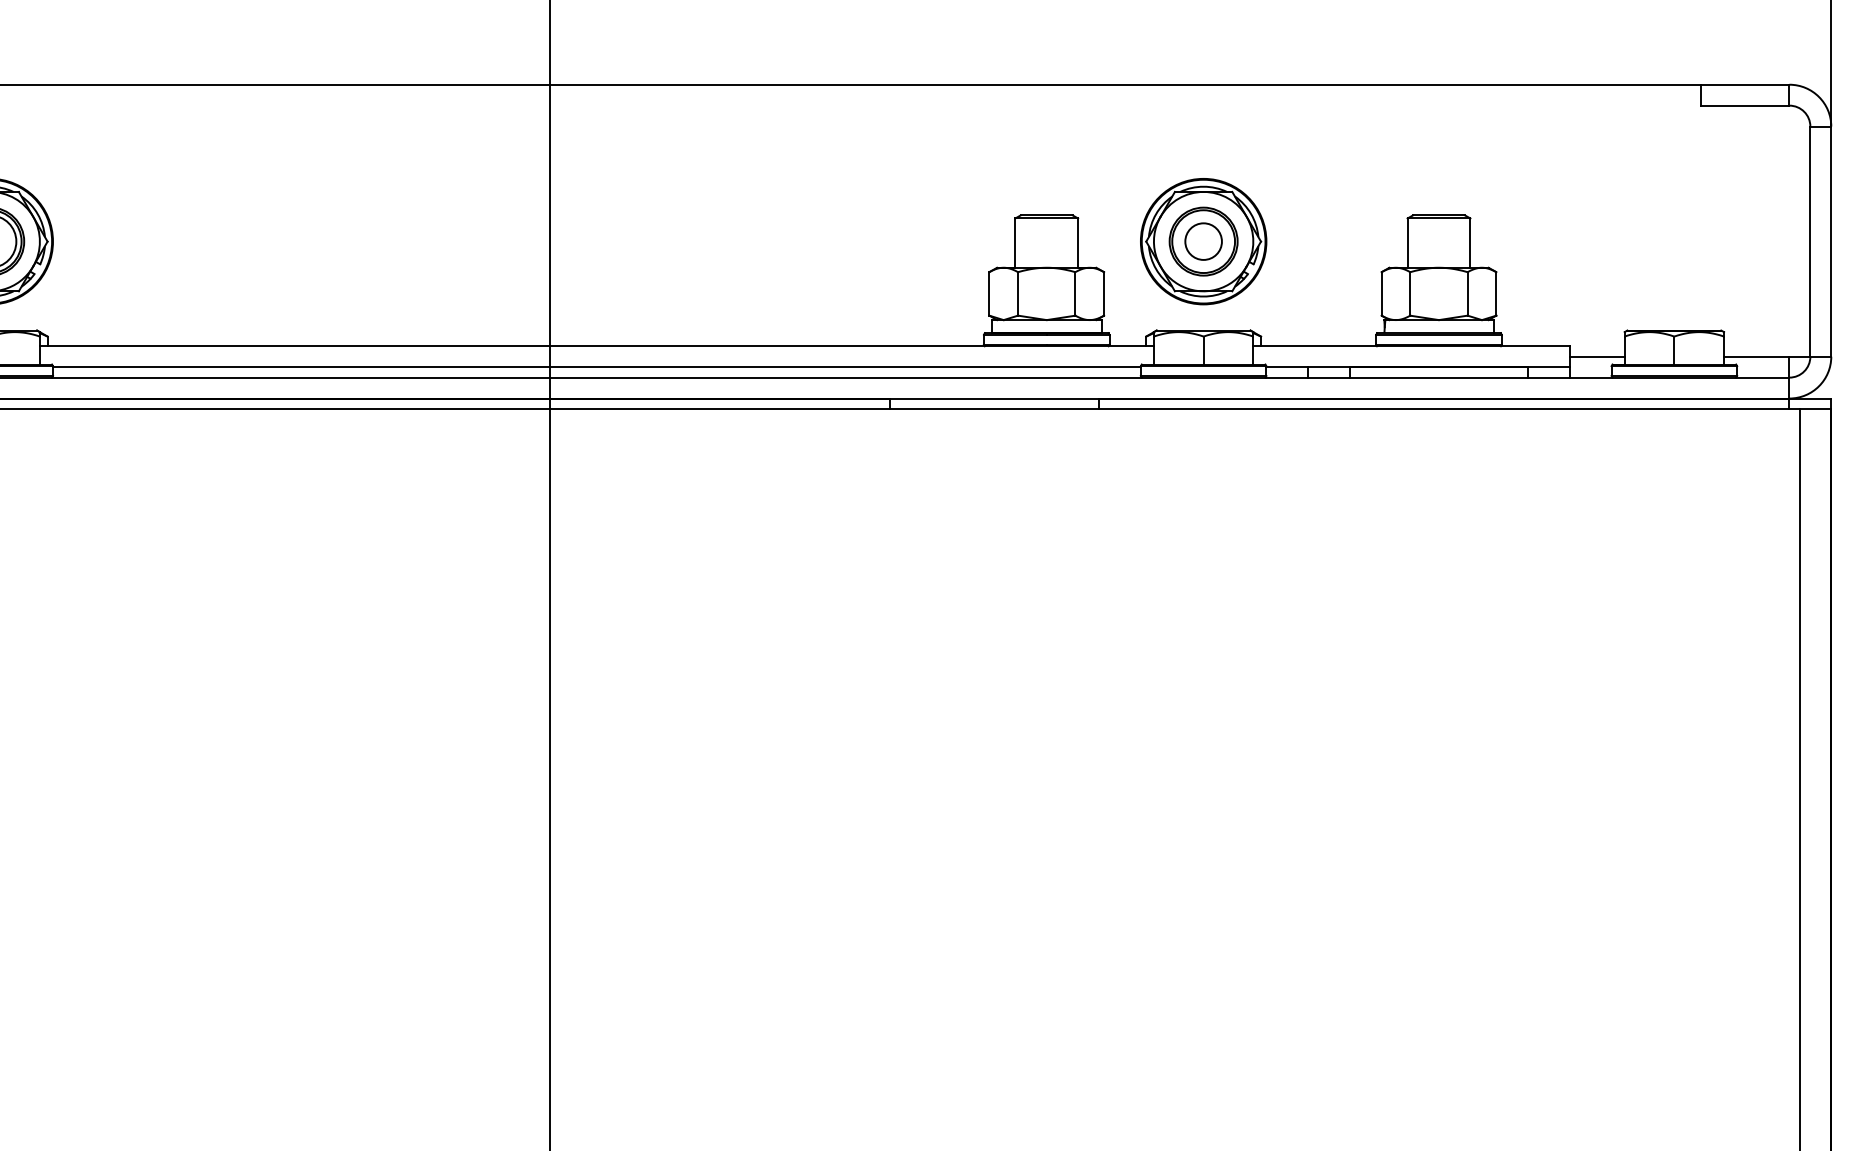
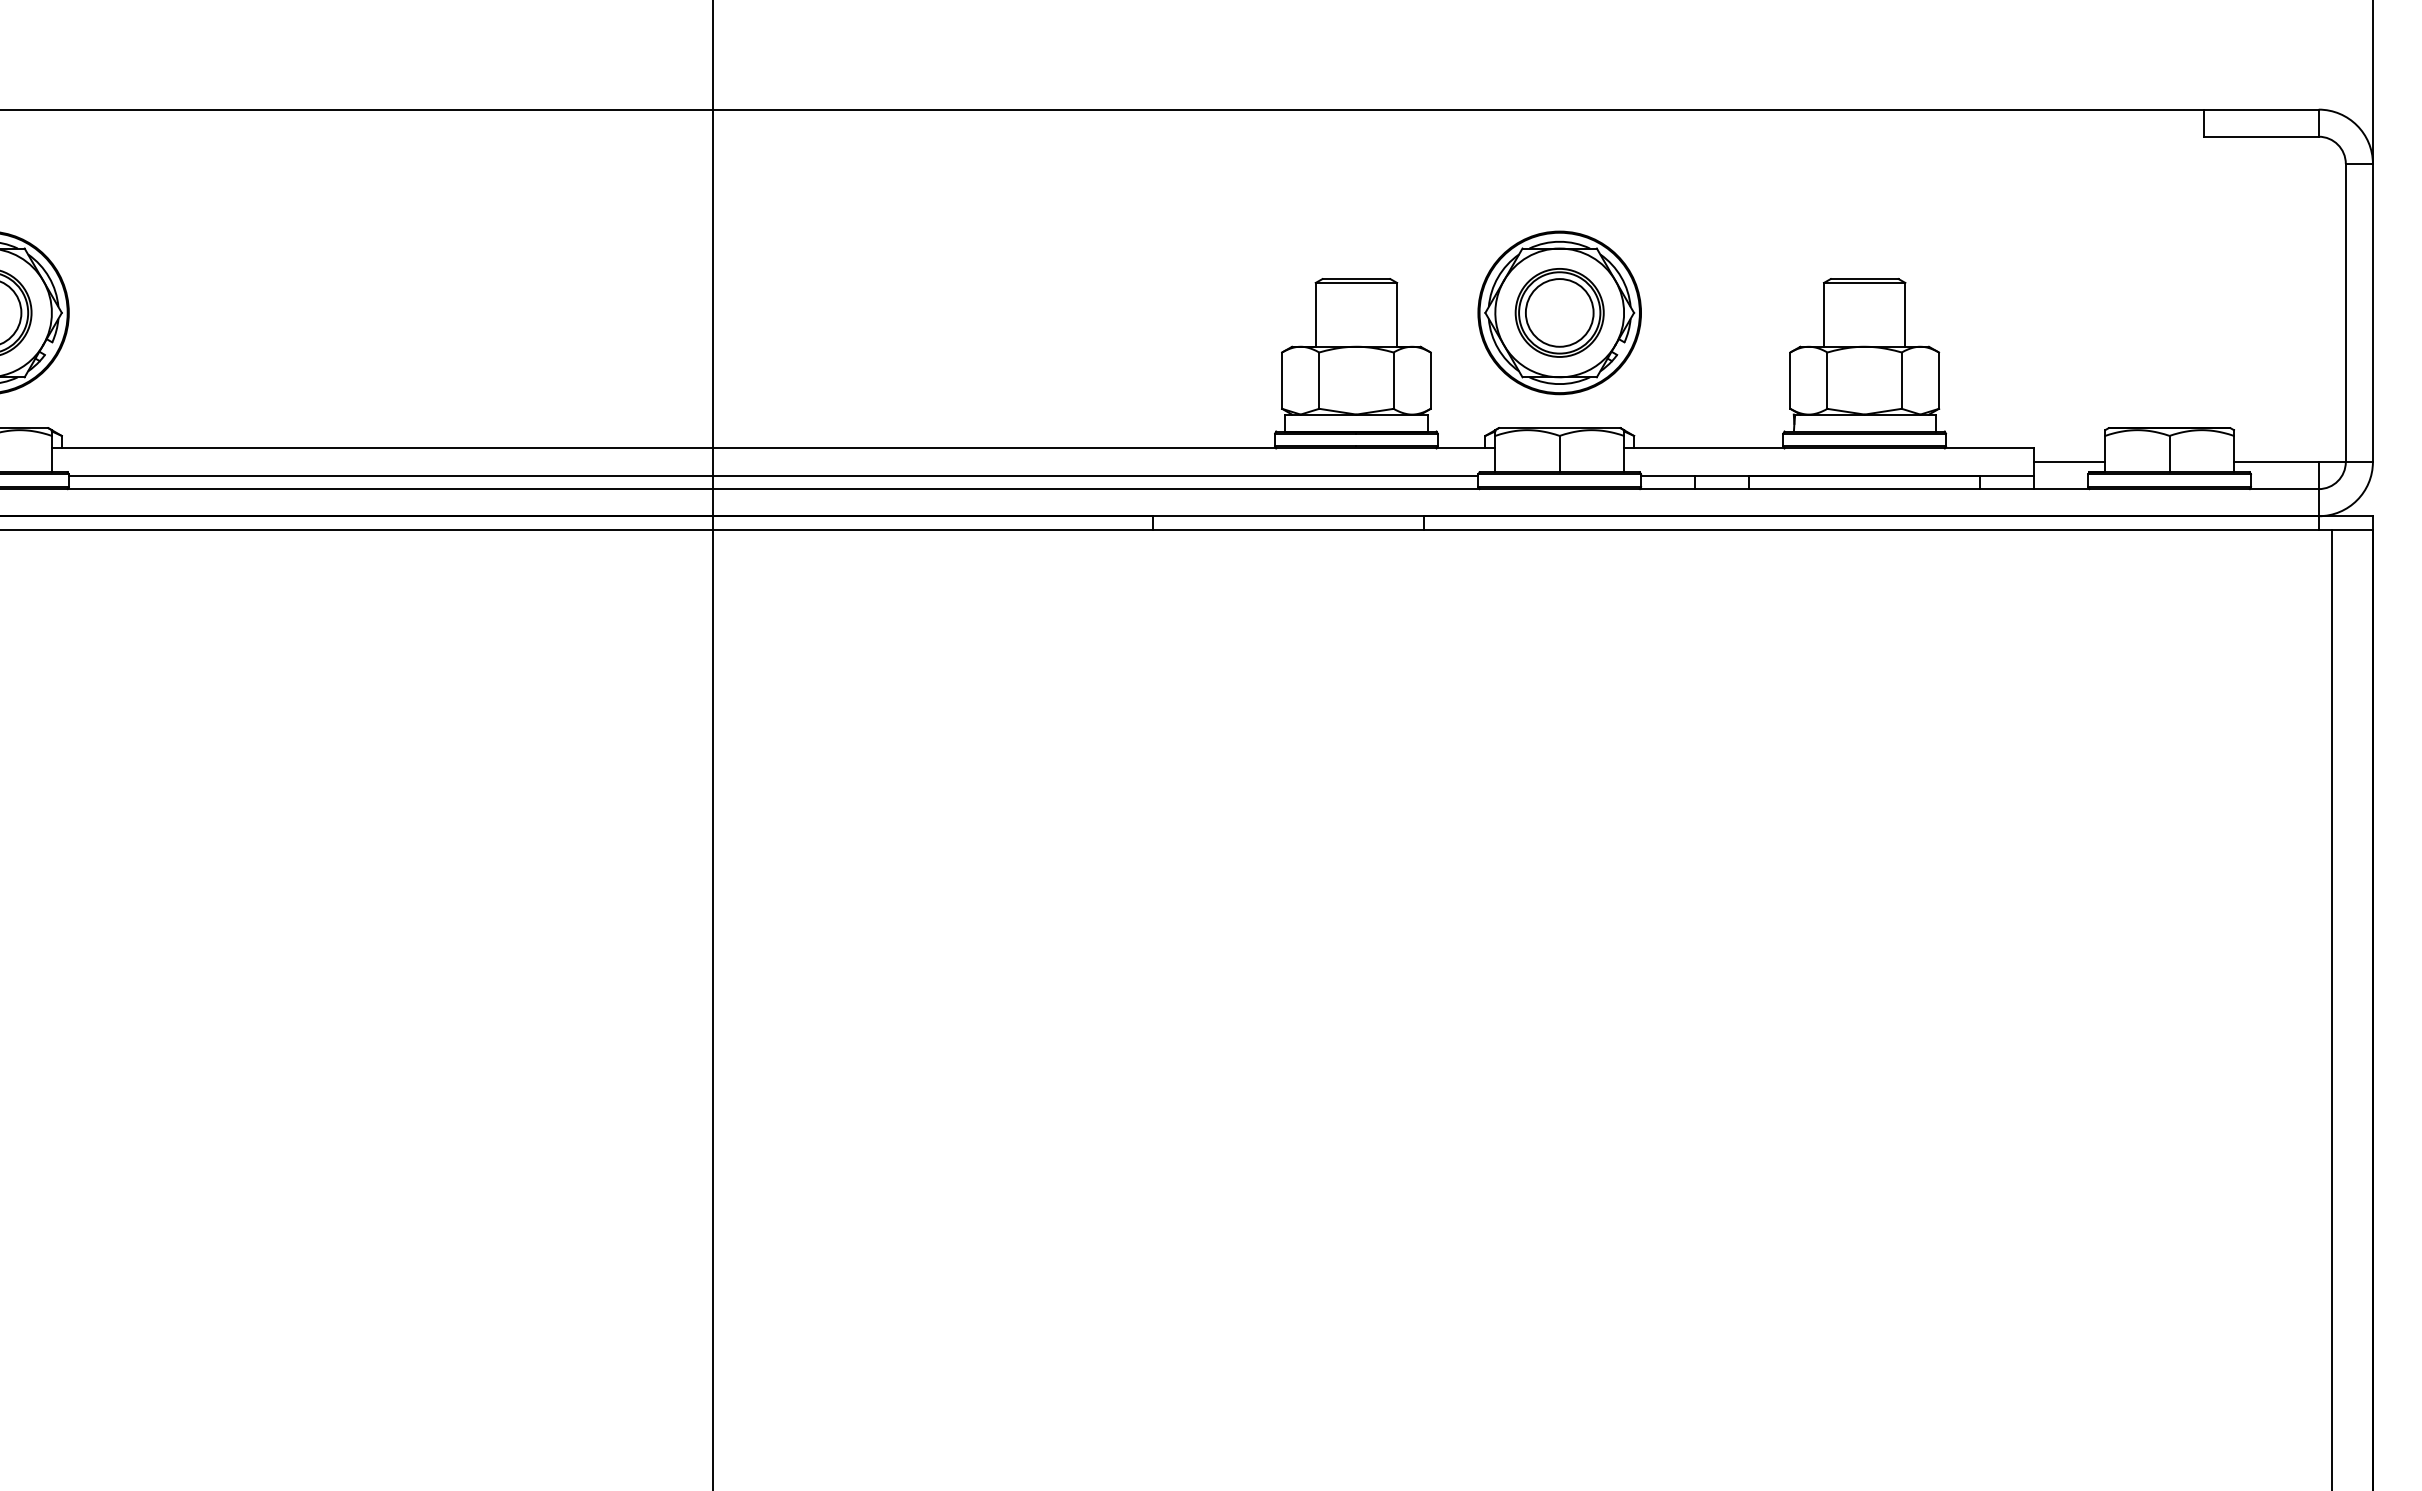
circle: (1203, 241) -> (1559, 312), size x1.43

